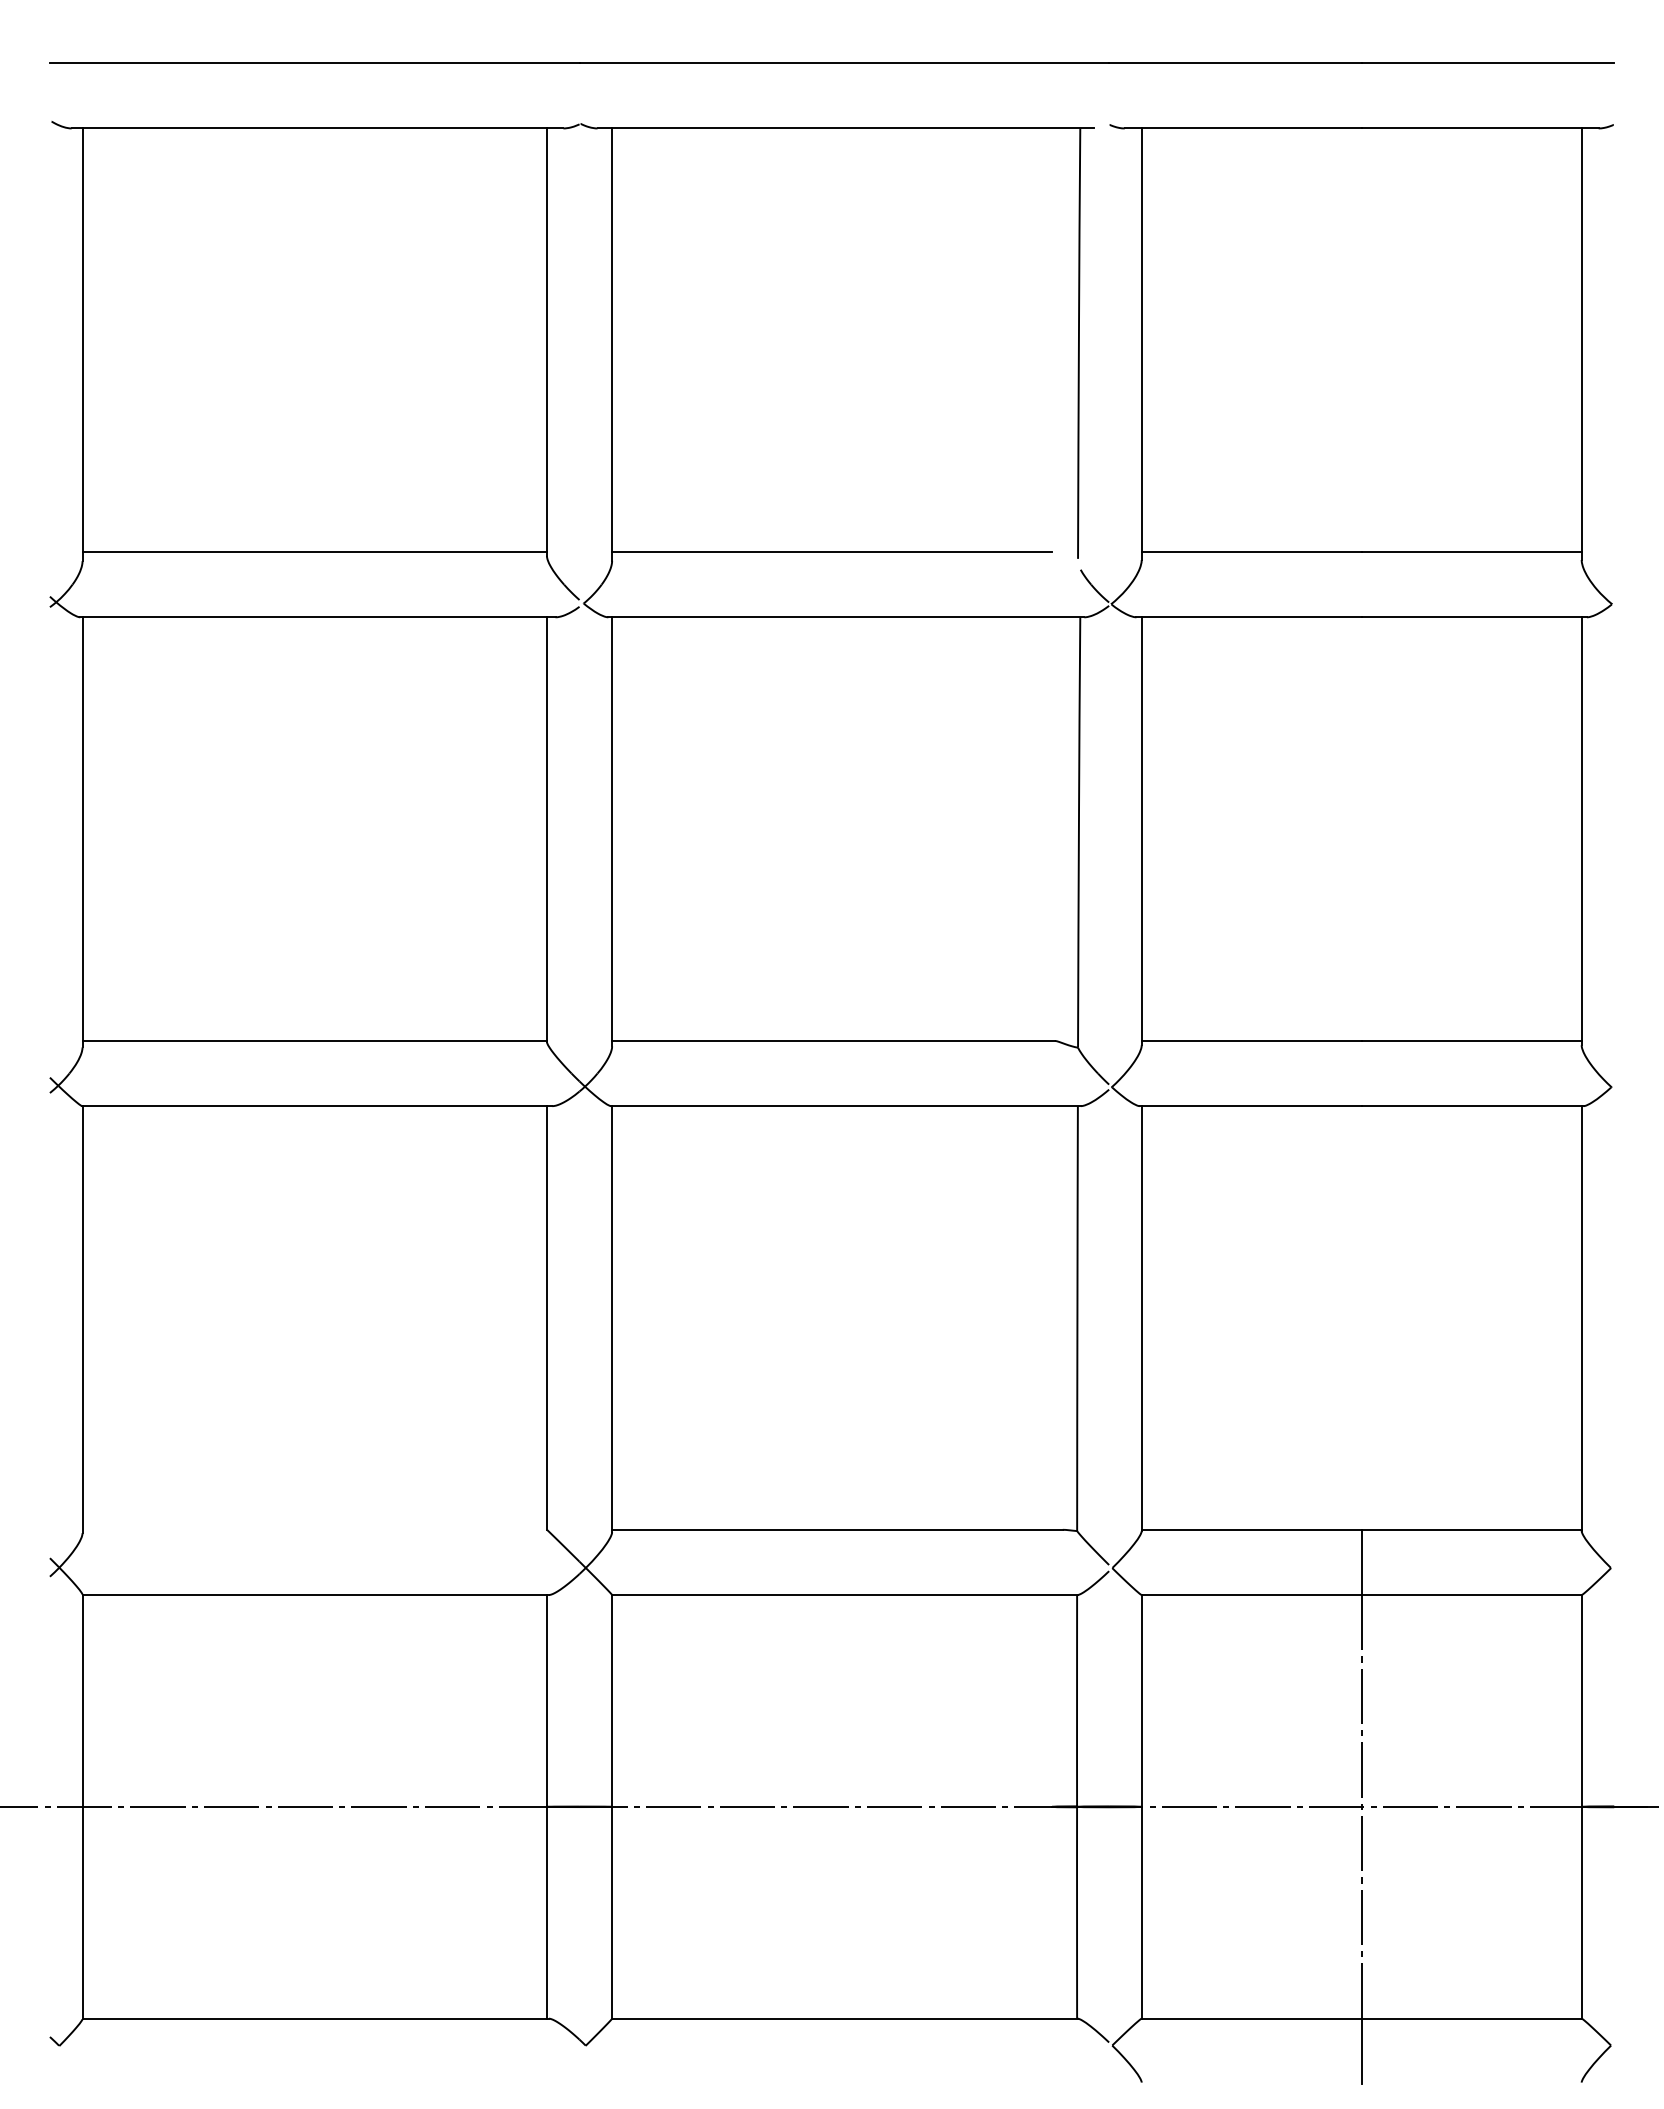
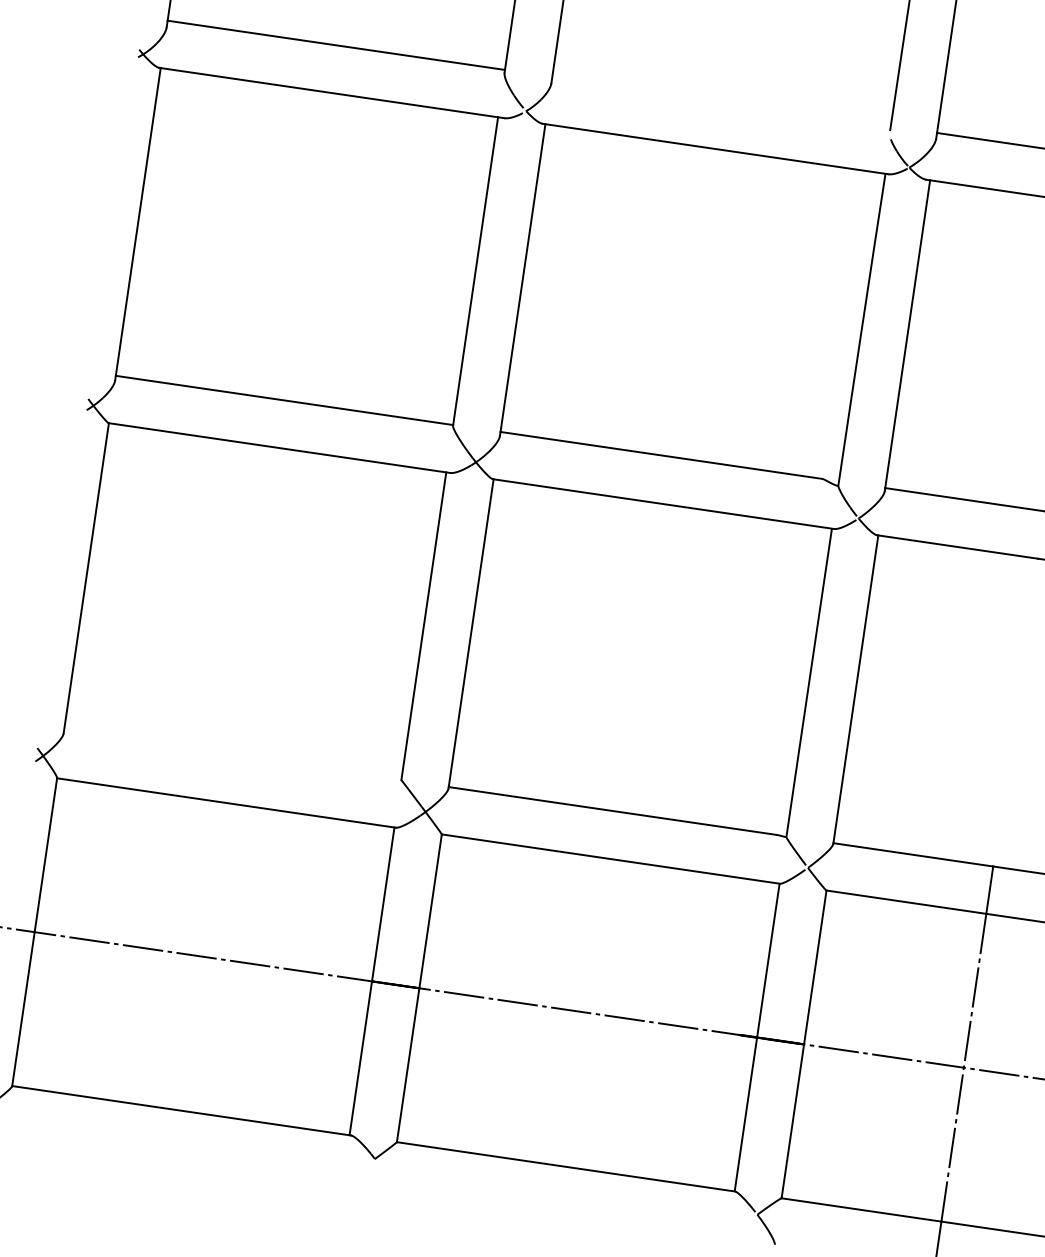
line: (832, 552) -> (712, 100), removed

